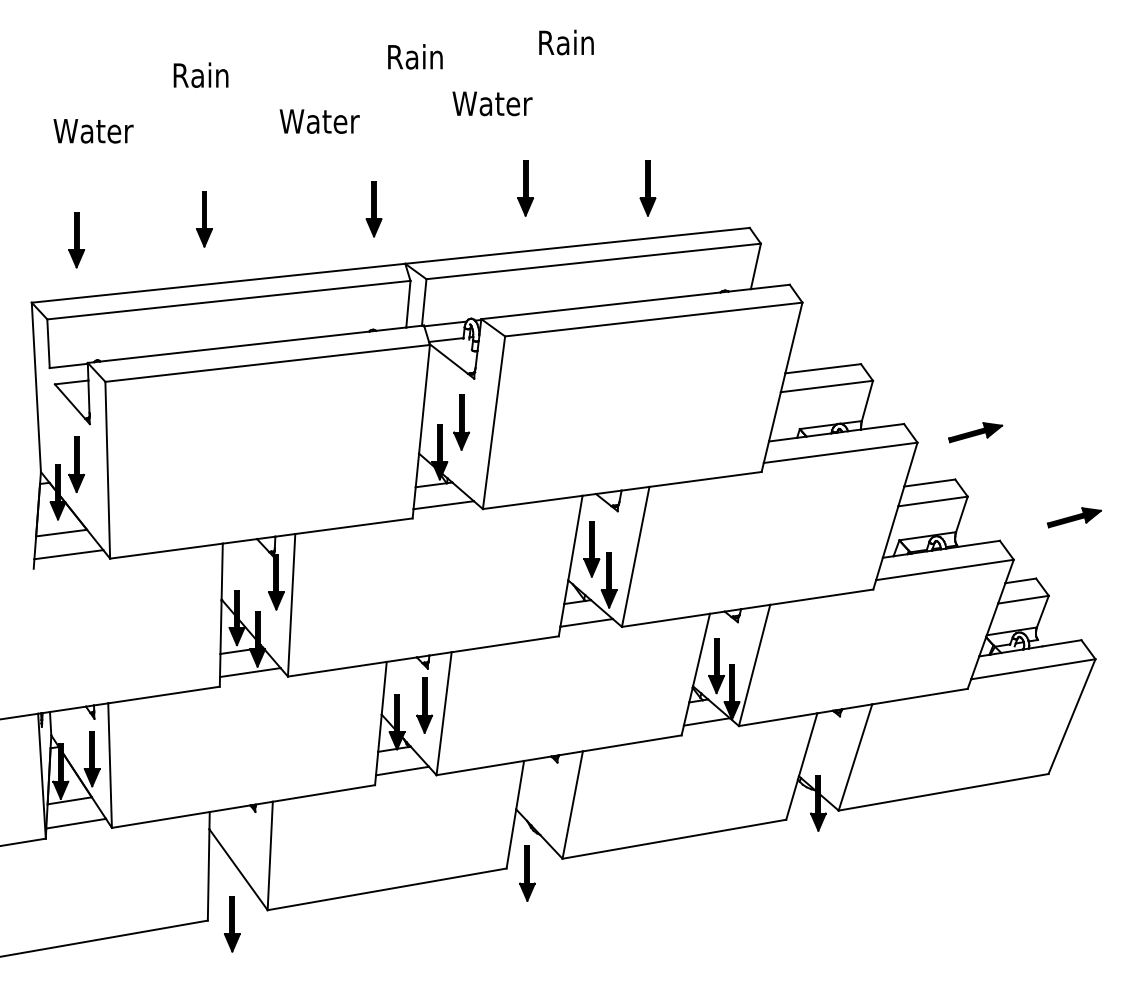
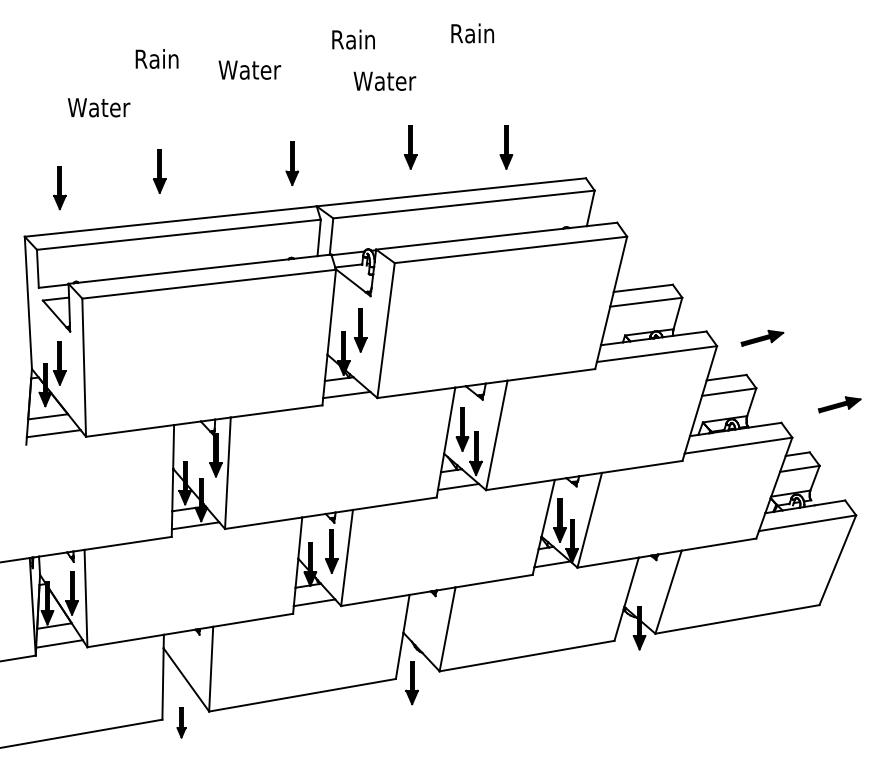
text: (566, 42) -> (472, 33), moved
text: (415, 56) -> (353, 39), moved
text: (319, 120) -> (249, 69), moved
text: (92, 130) -> (98, 107), moved
part: (232, 924) -> (181, 722), size x0.7

